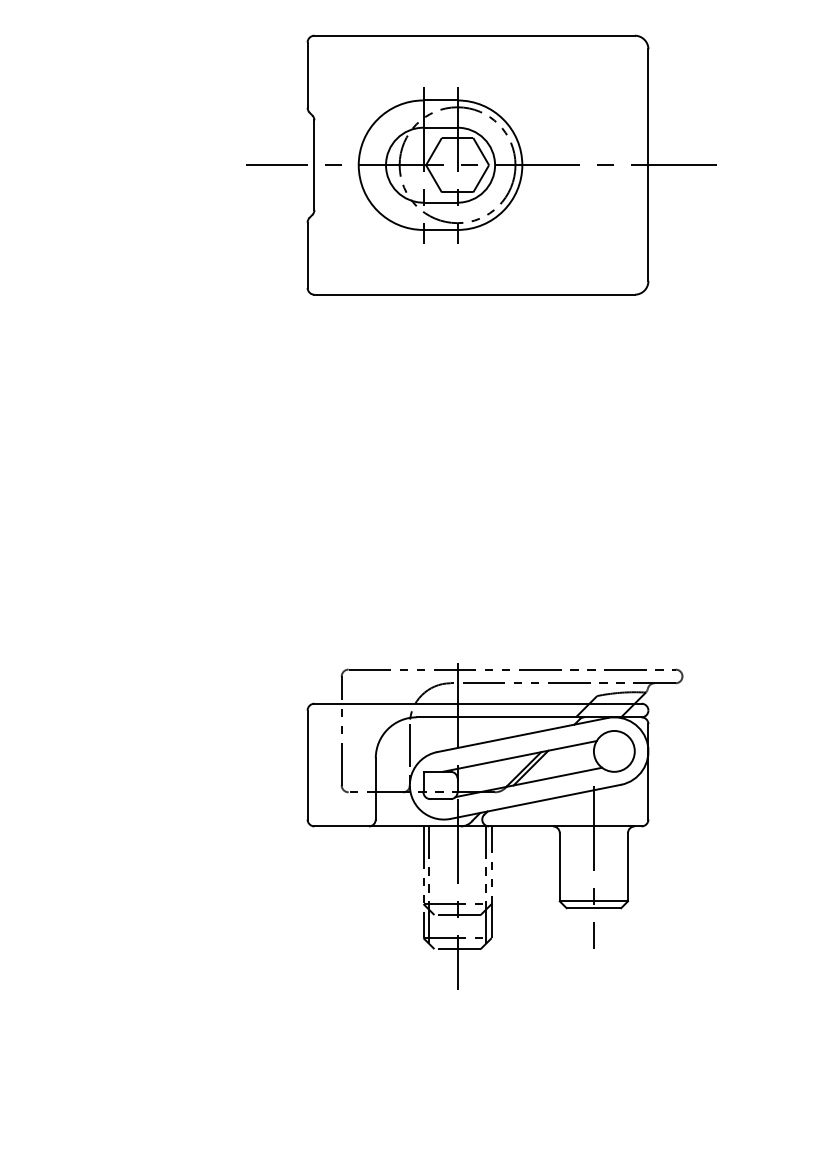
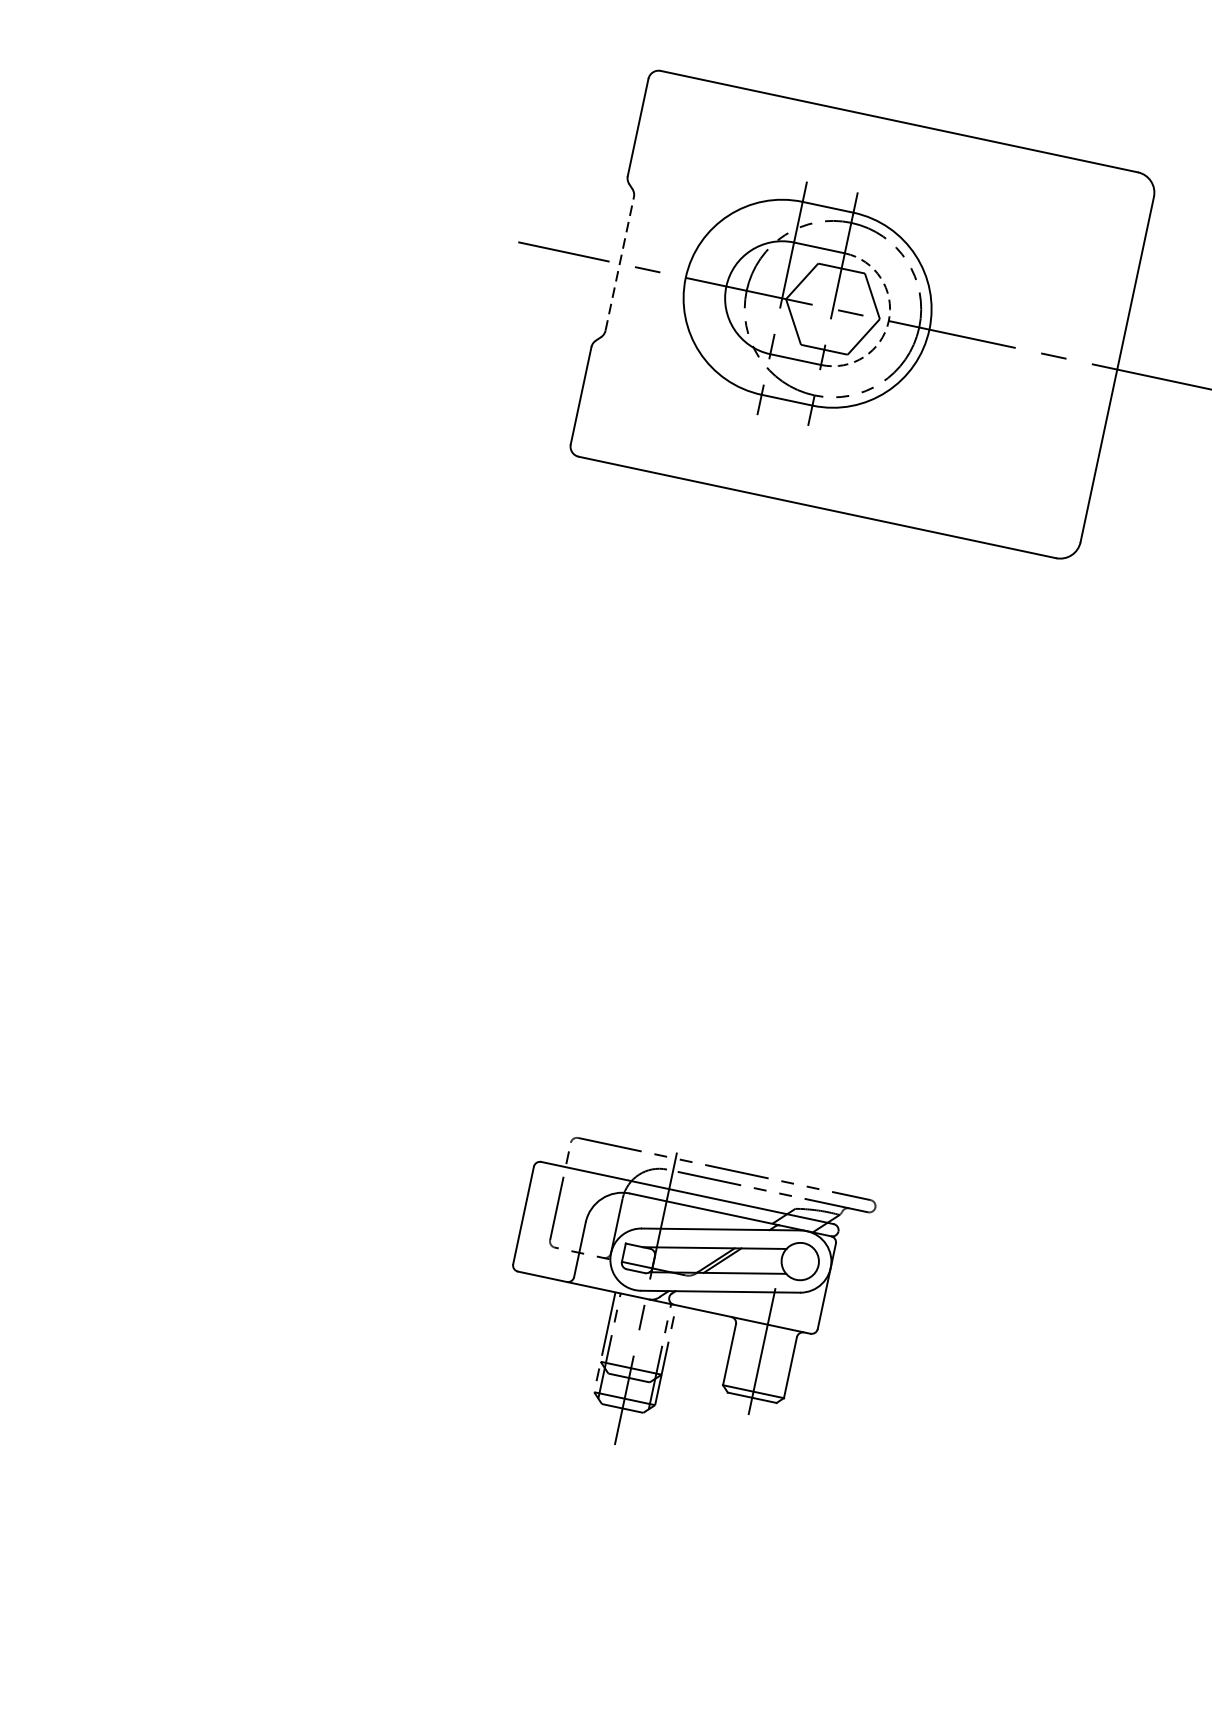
line: (314, 165) -> (619, 264), solid -> dashed
arc: (495, 165) -> (889, 321), solid -> dashed
part: (494, 826) -> (678, 1305), size x0.6

